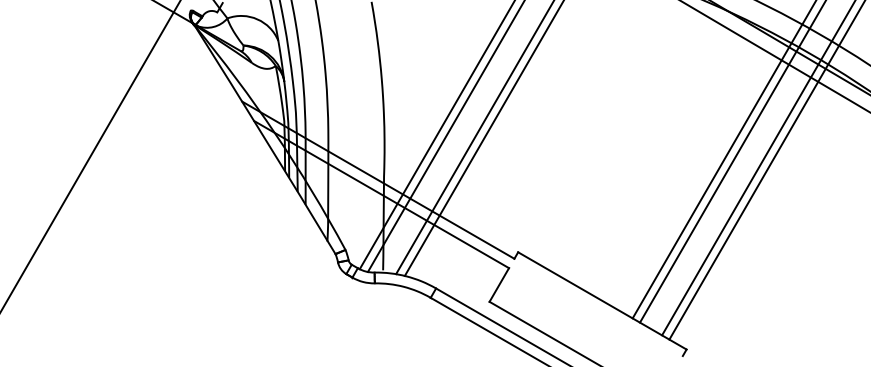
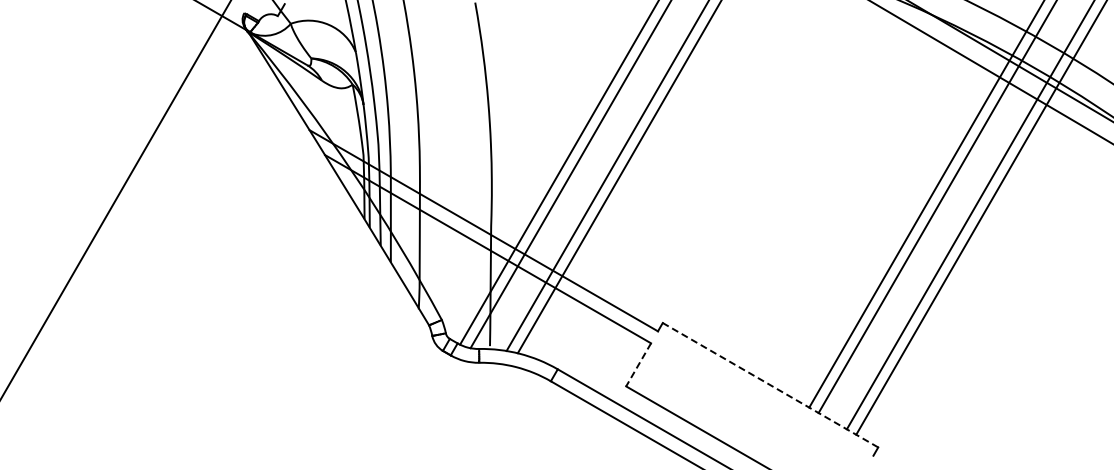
line: (499, 284) -> (638, 364), solid -> dashed
line: (602, 300) -> (770, 384), solid -> dashed

